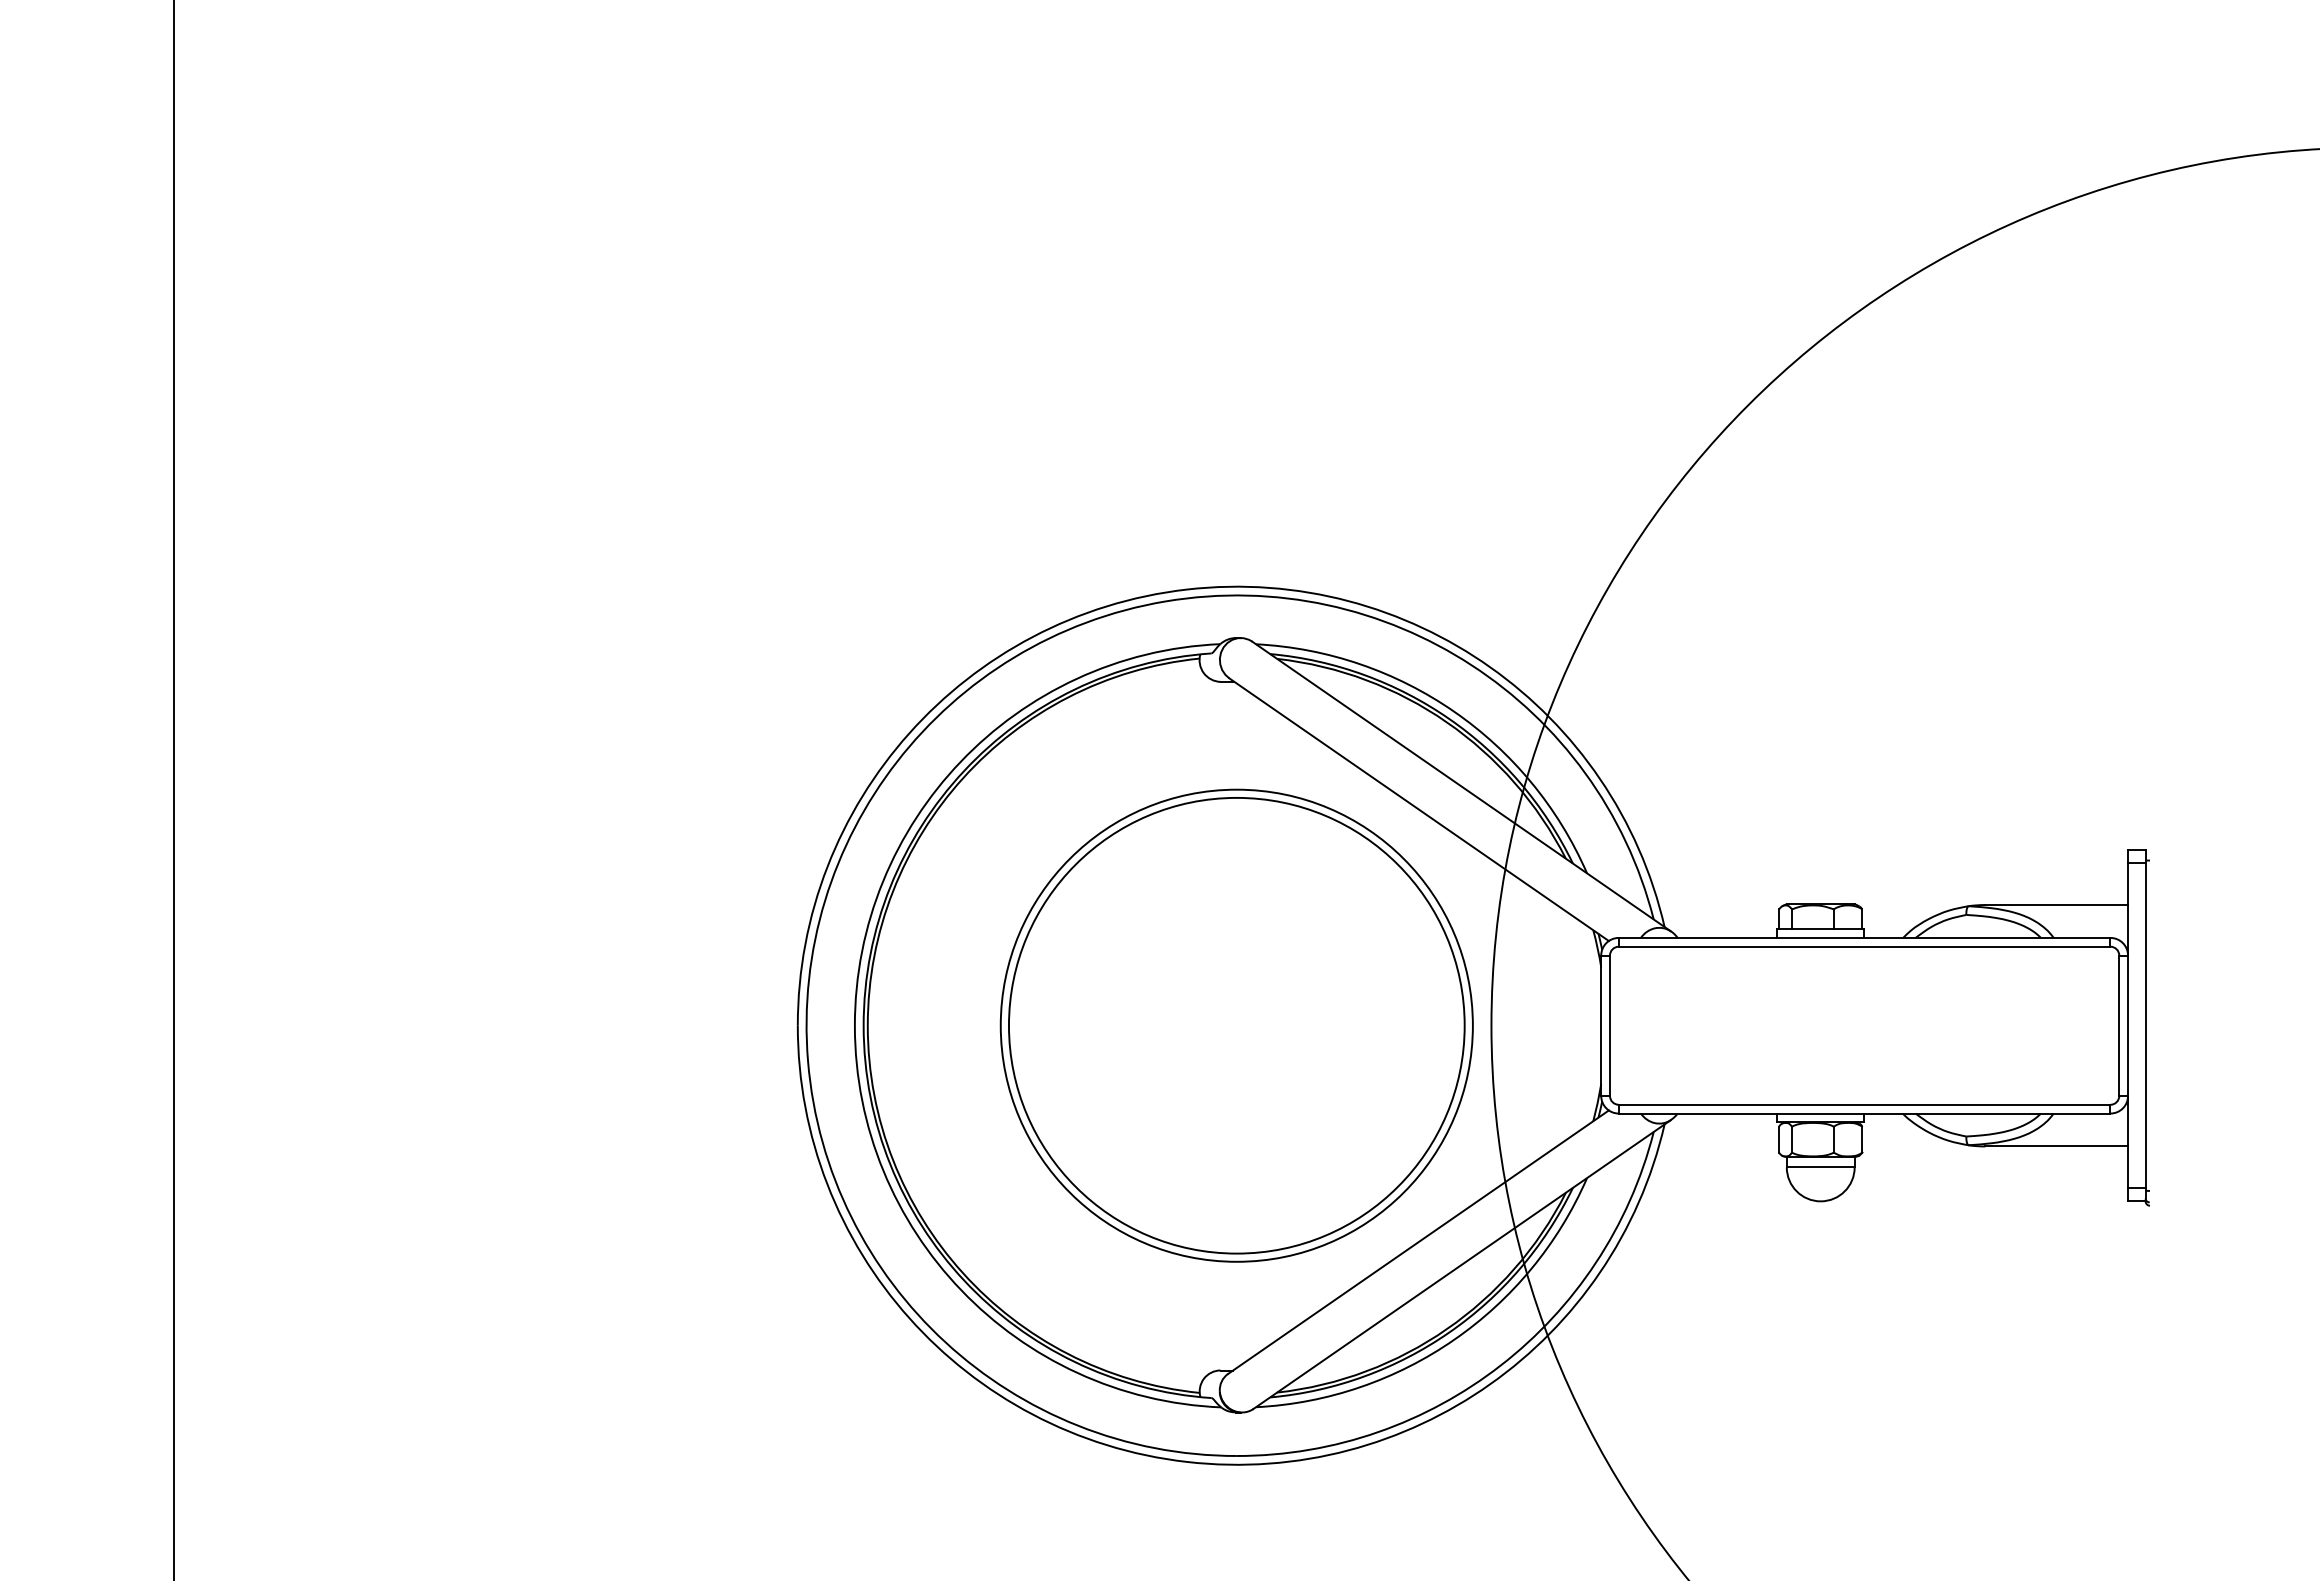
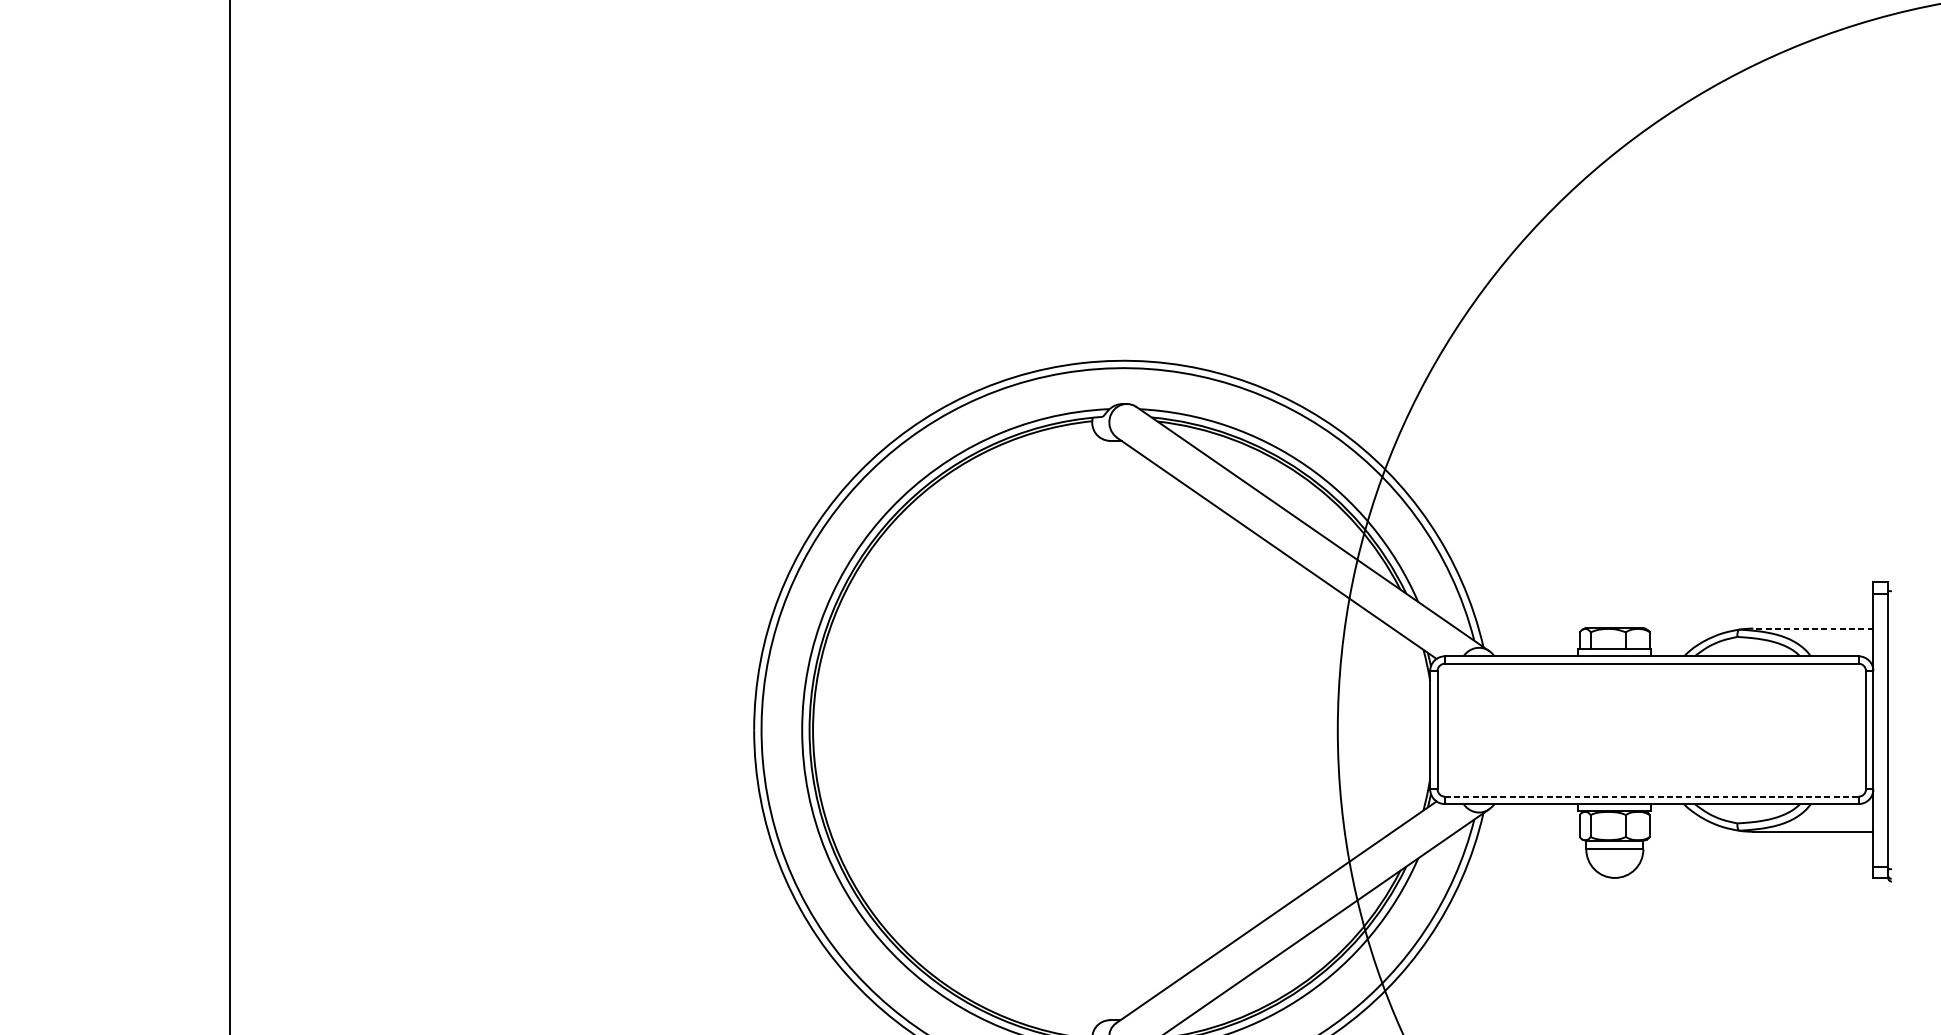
line: (2056, 905) -> (1813, 629), solid -> dashed
part: (1236, 1025) -> (1123, 729), removed
line: (1864, 1104) -> (1651, 796), solid -> dashed

